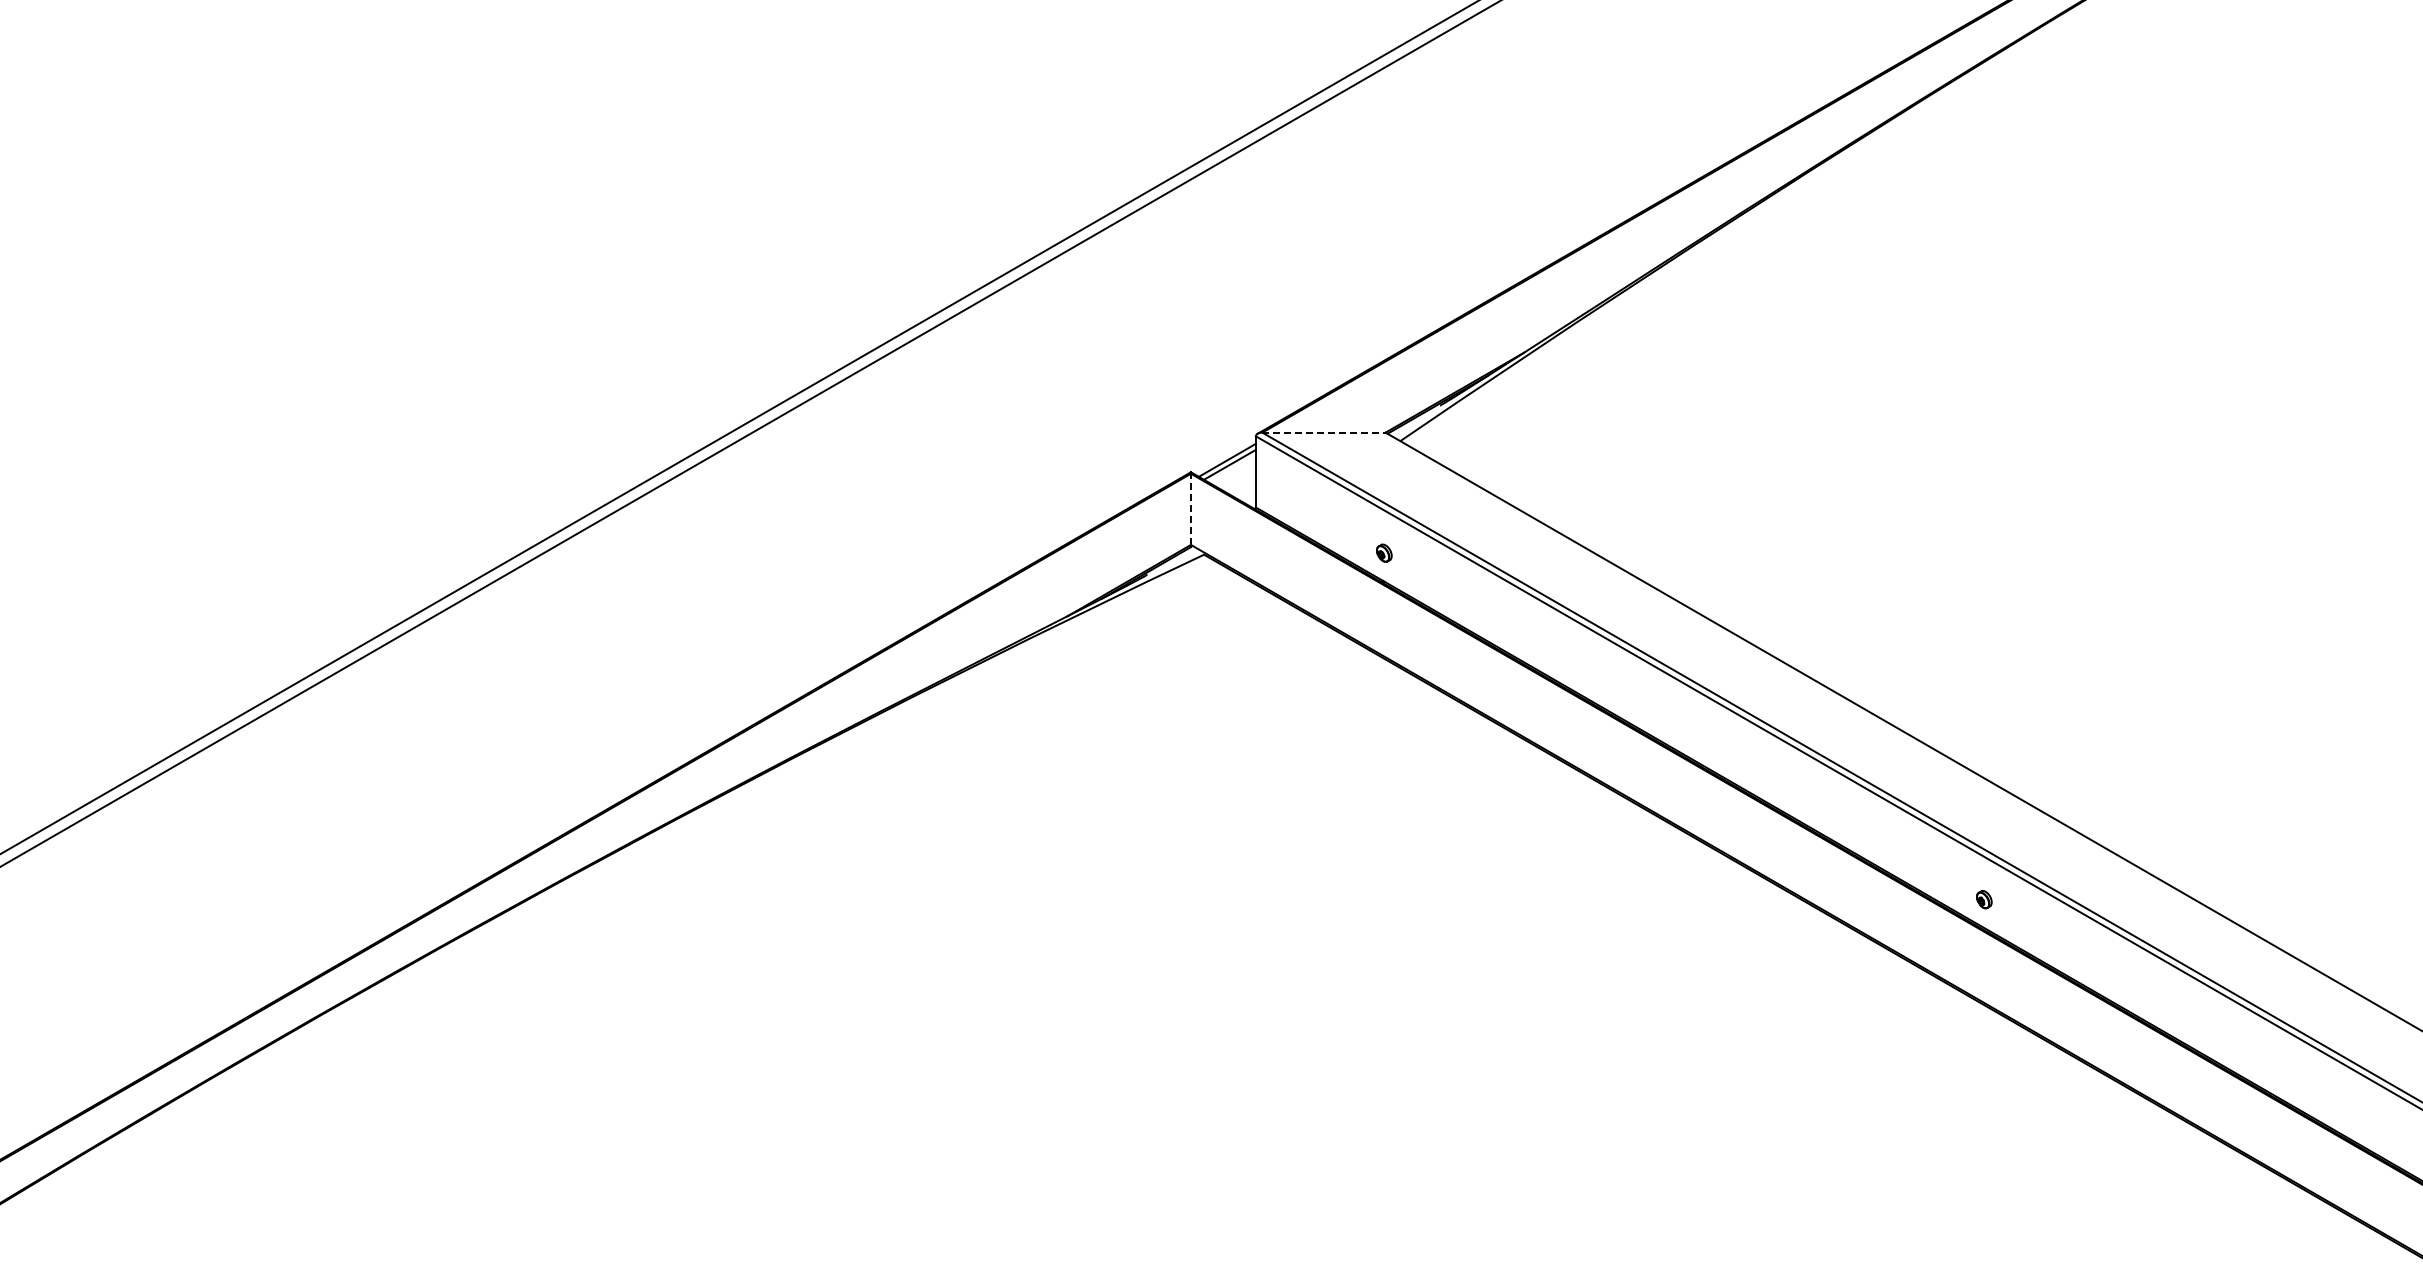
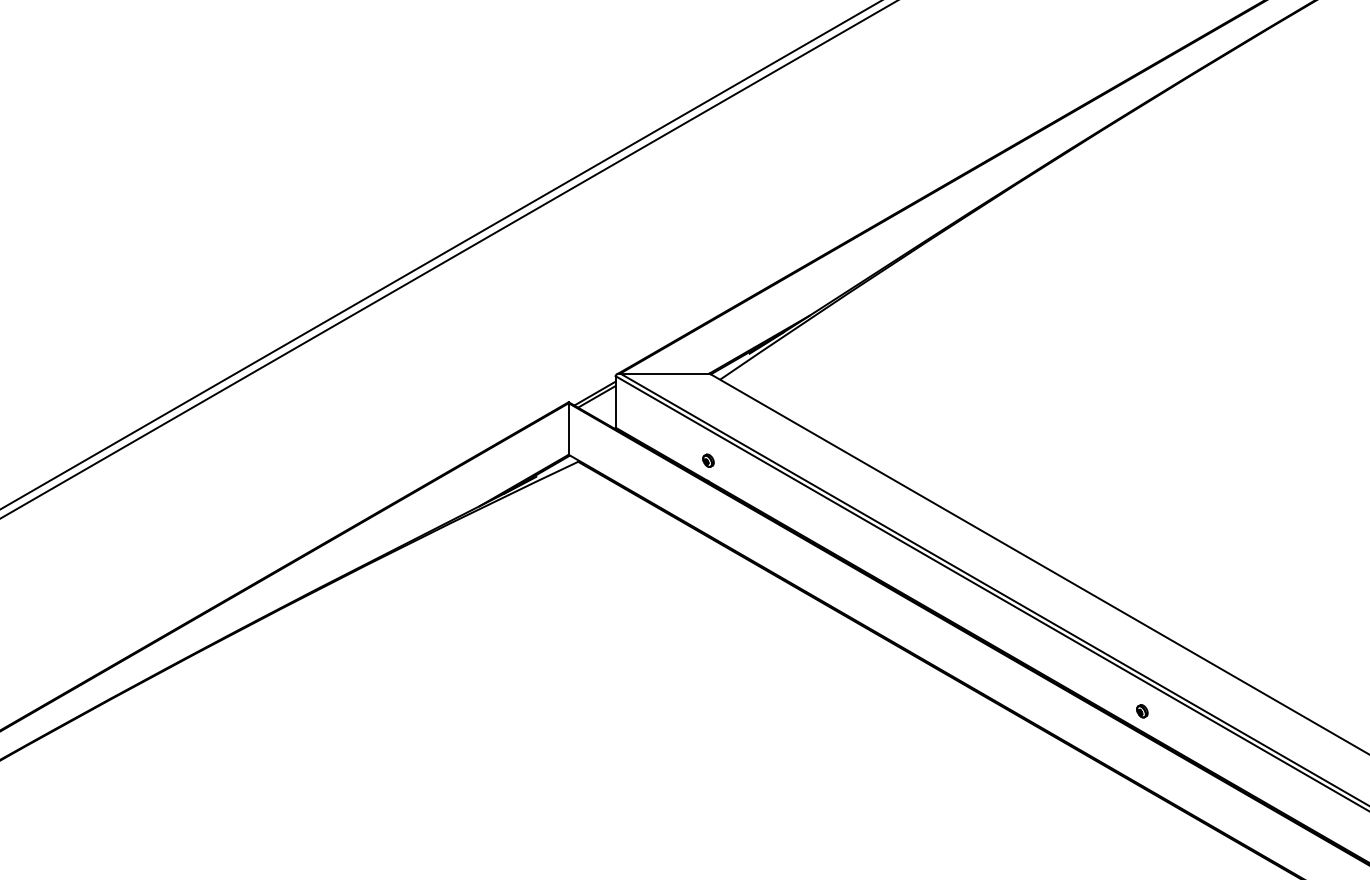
line: (1324, 432) -> (665, 373), dashed -> solid
line: (1190, 509) -> (568, 429), dashed -> solid

